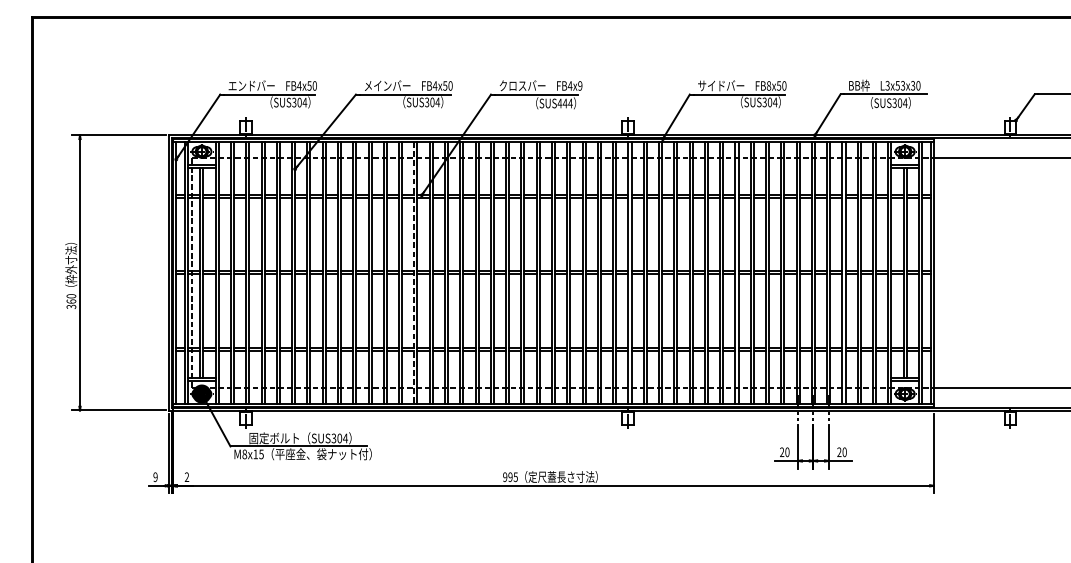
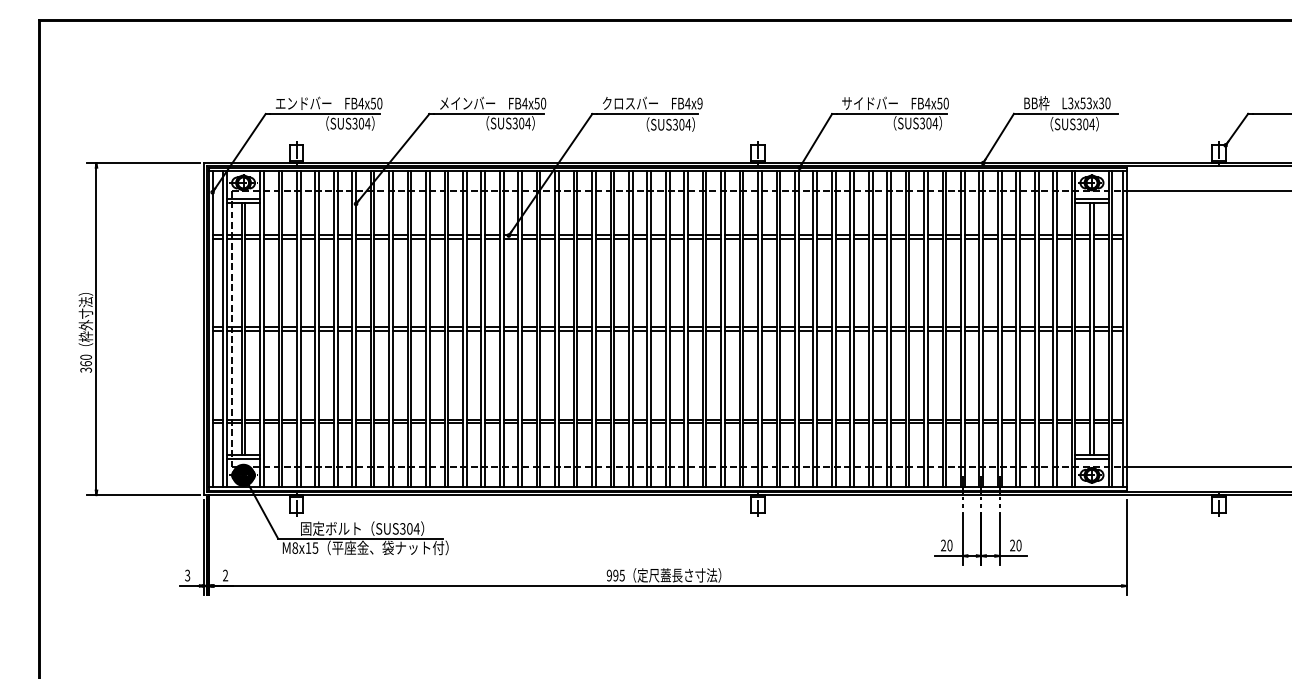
text: (768, 85) -> (927, 103), FB8x50 -> FB4x50
text: (562, 103) -> (678, 124), SUS444 -> SUS304
line: (414, 273) -> (499, 329), dashed -> solid
text: (155, 477) -> (187, 575), 9 -> 3

